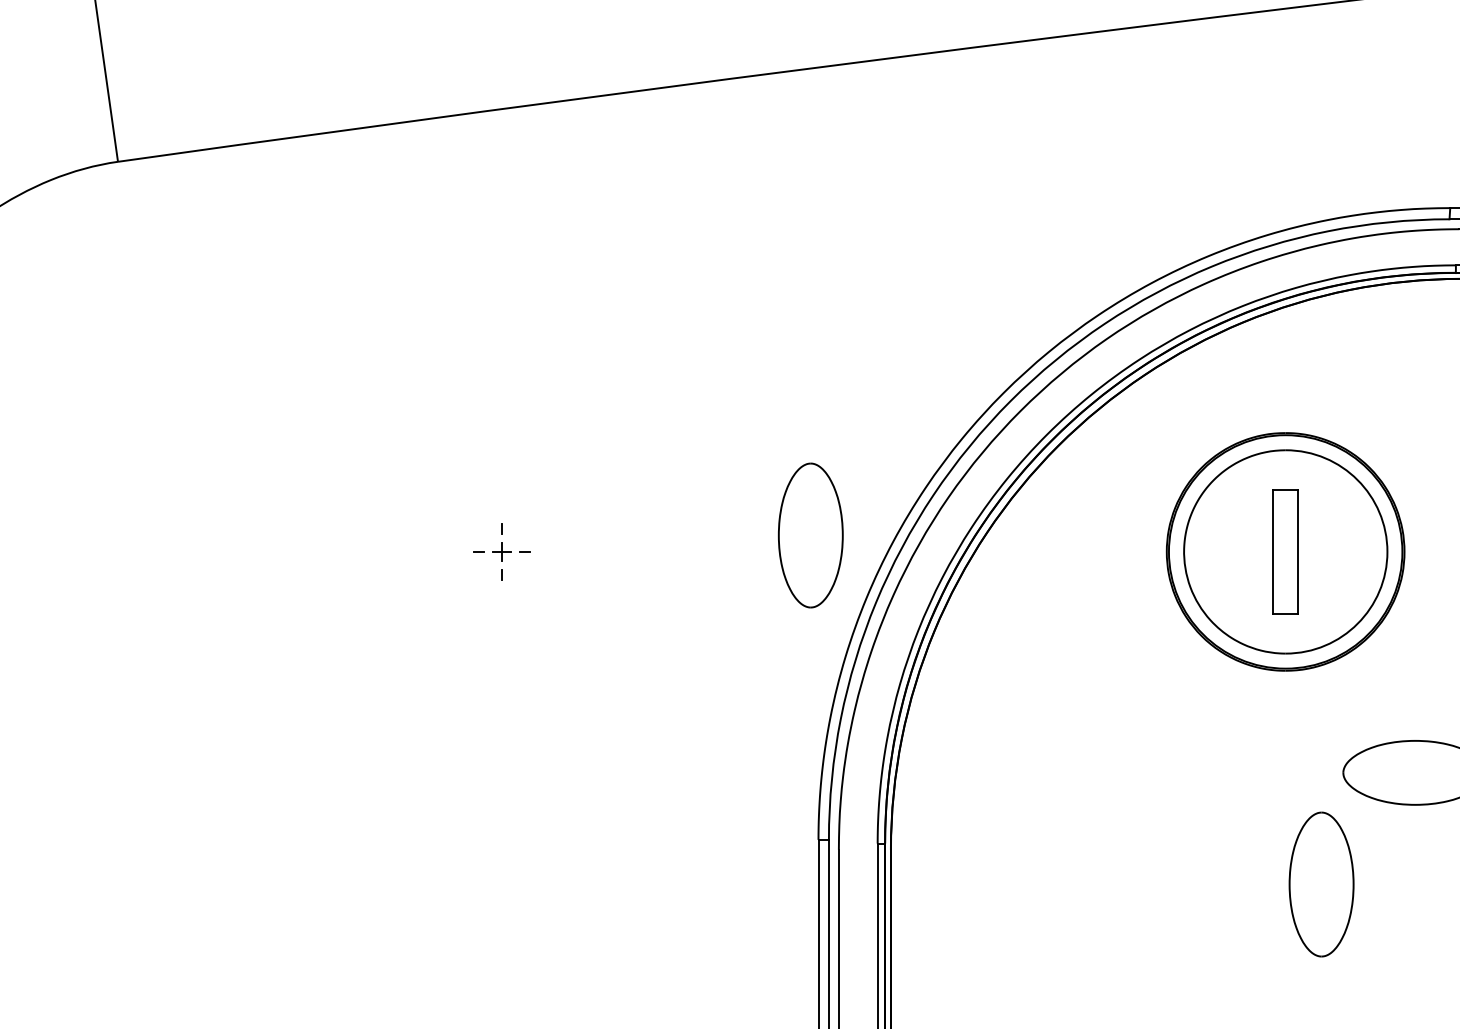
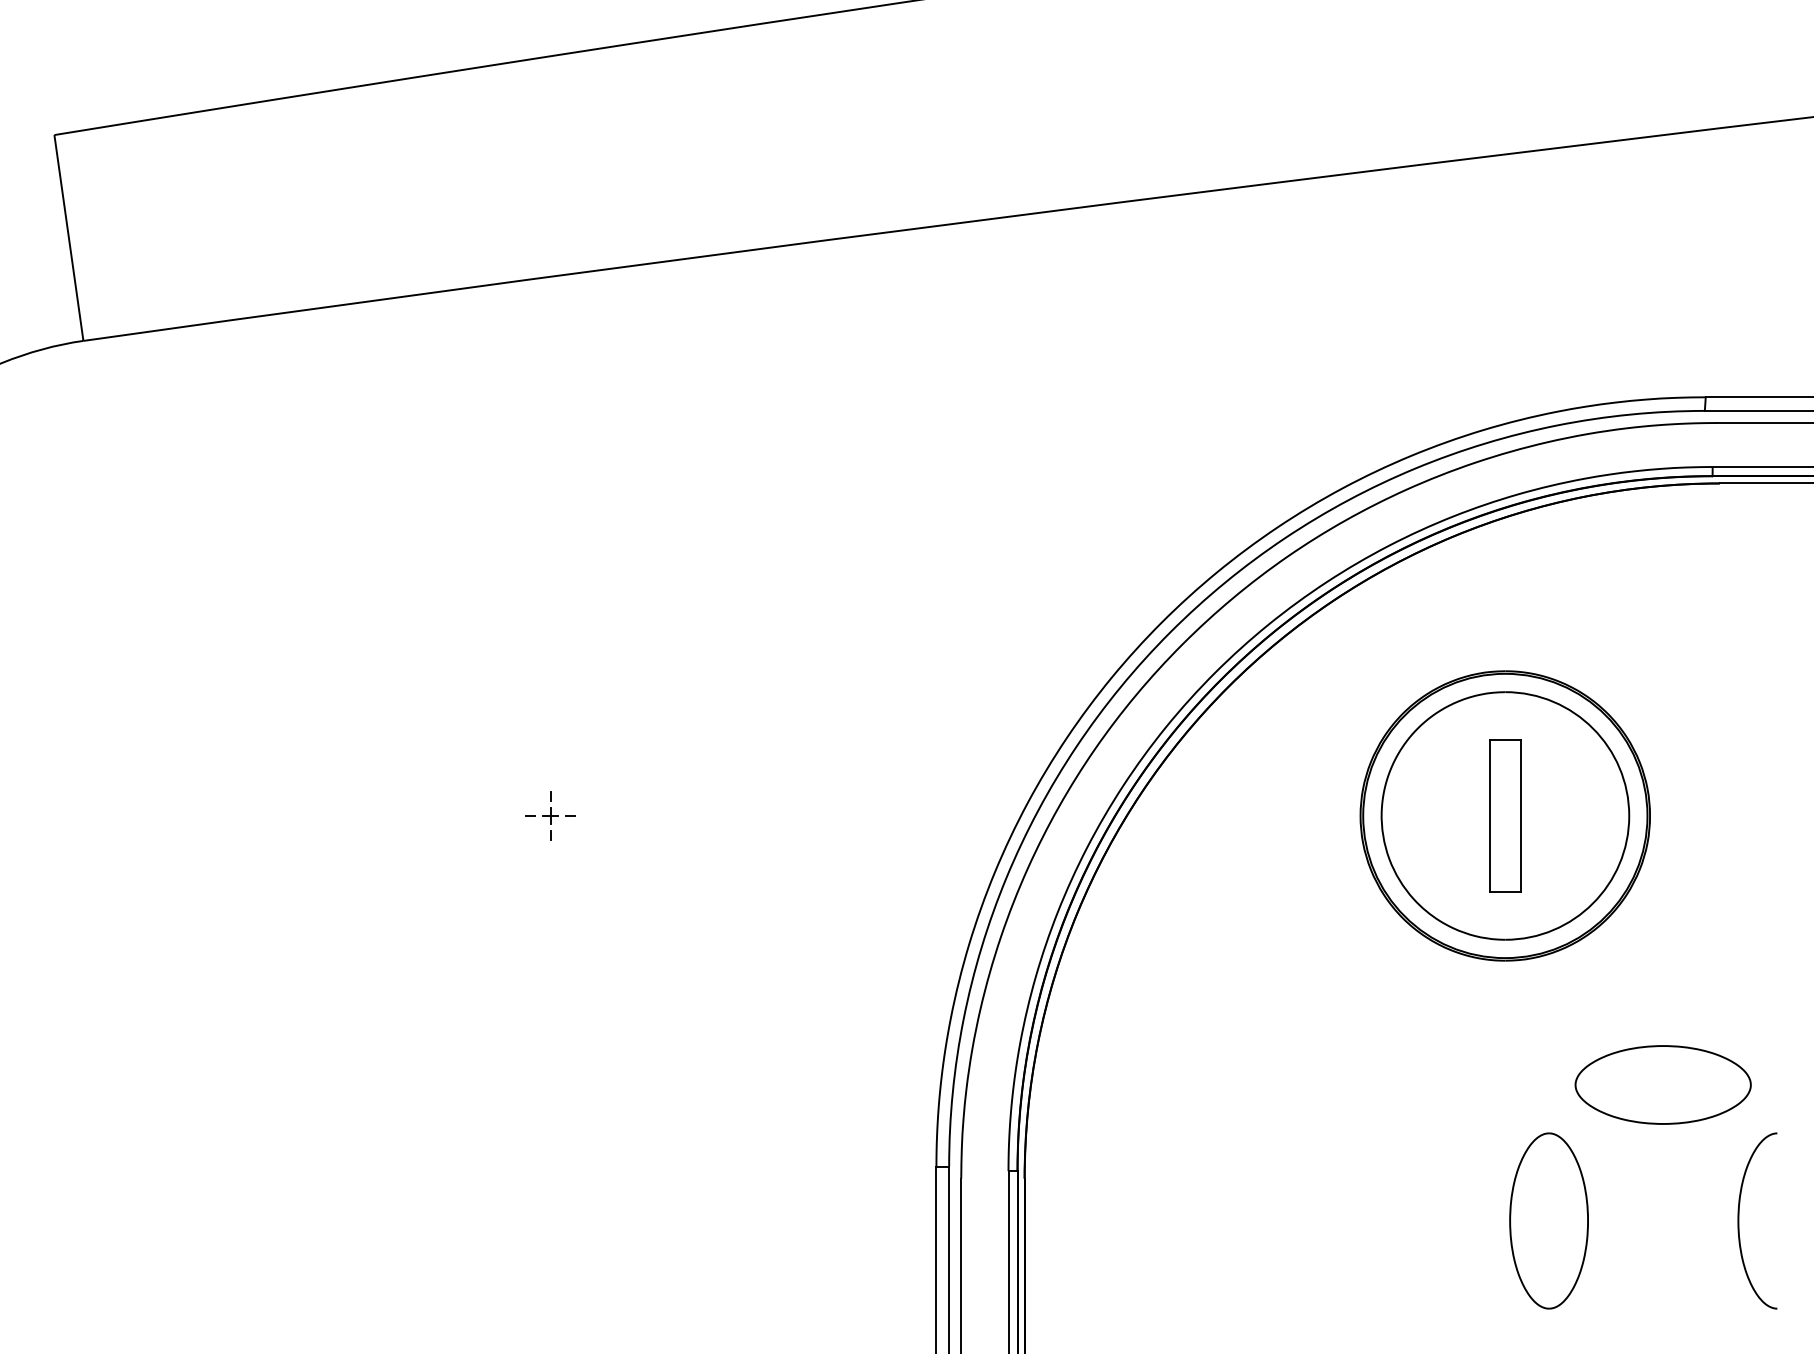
part: (810, 535) -> (926, 795), removed
part: (501, 551) -> (550, 815), size x0.71

